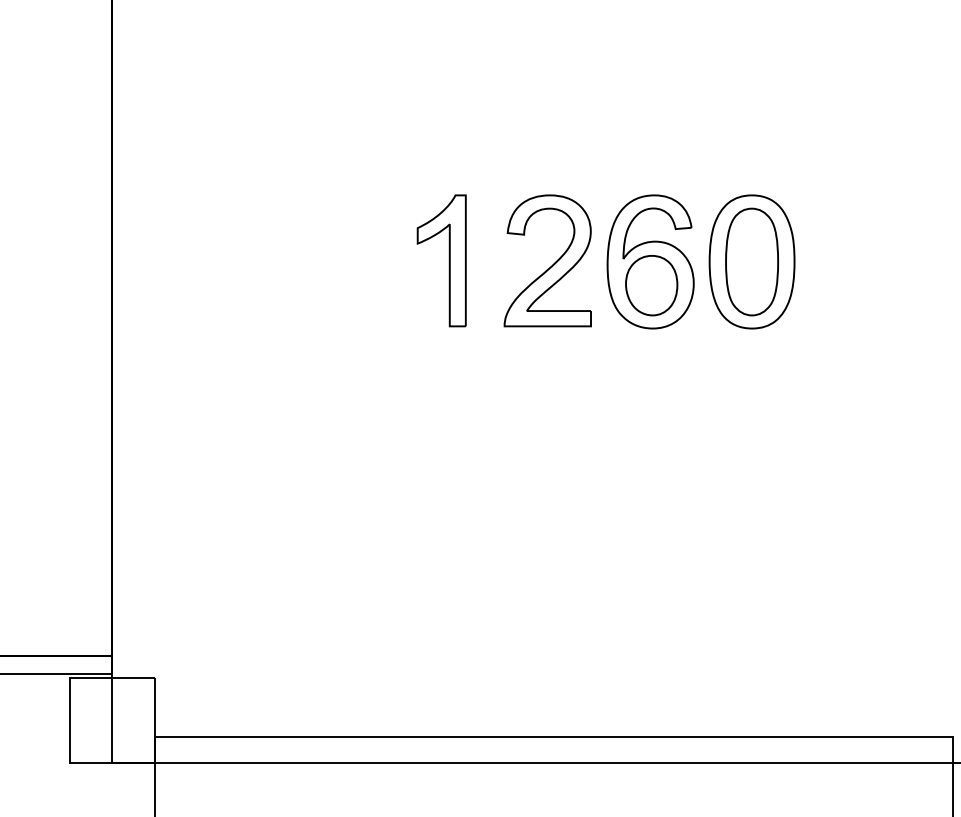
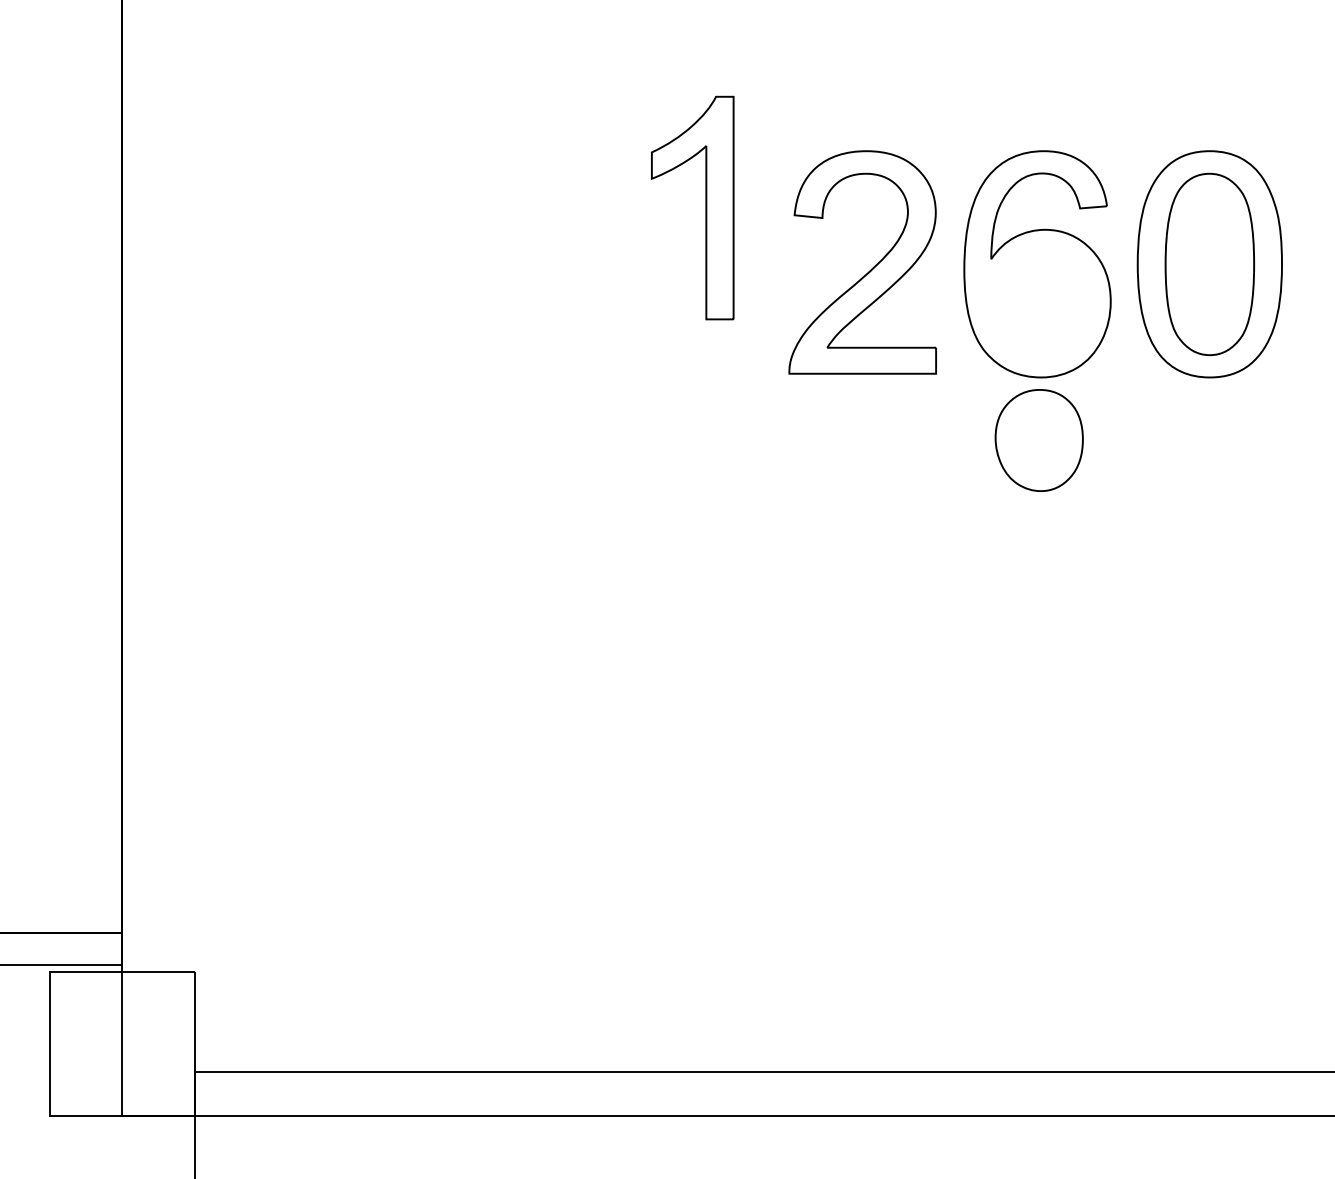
part: (448, 260) -> (704, 207), moved
part: (651, 285) -> (1038, 440), moved

